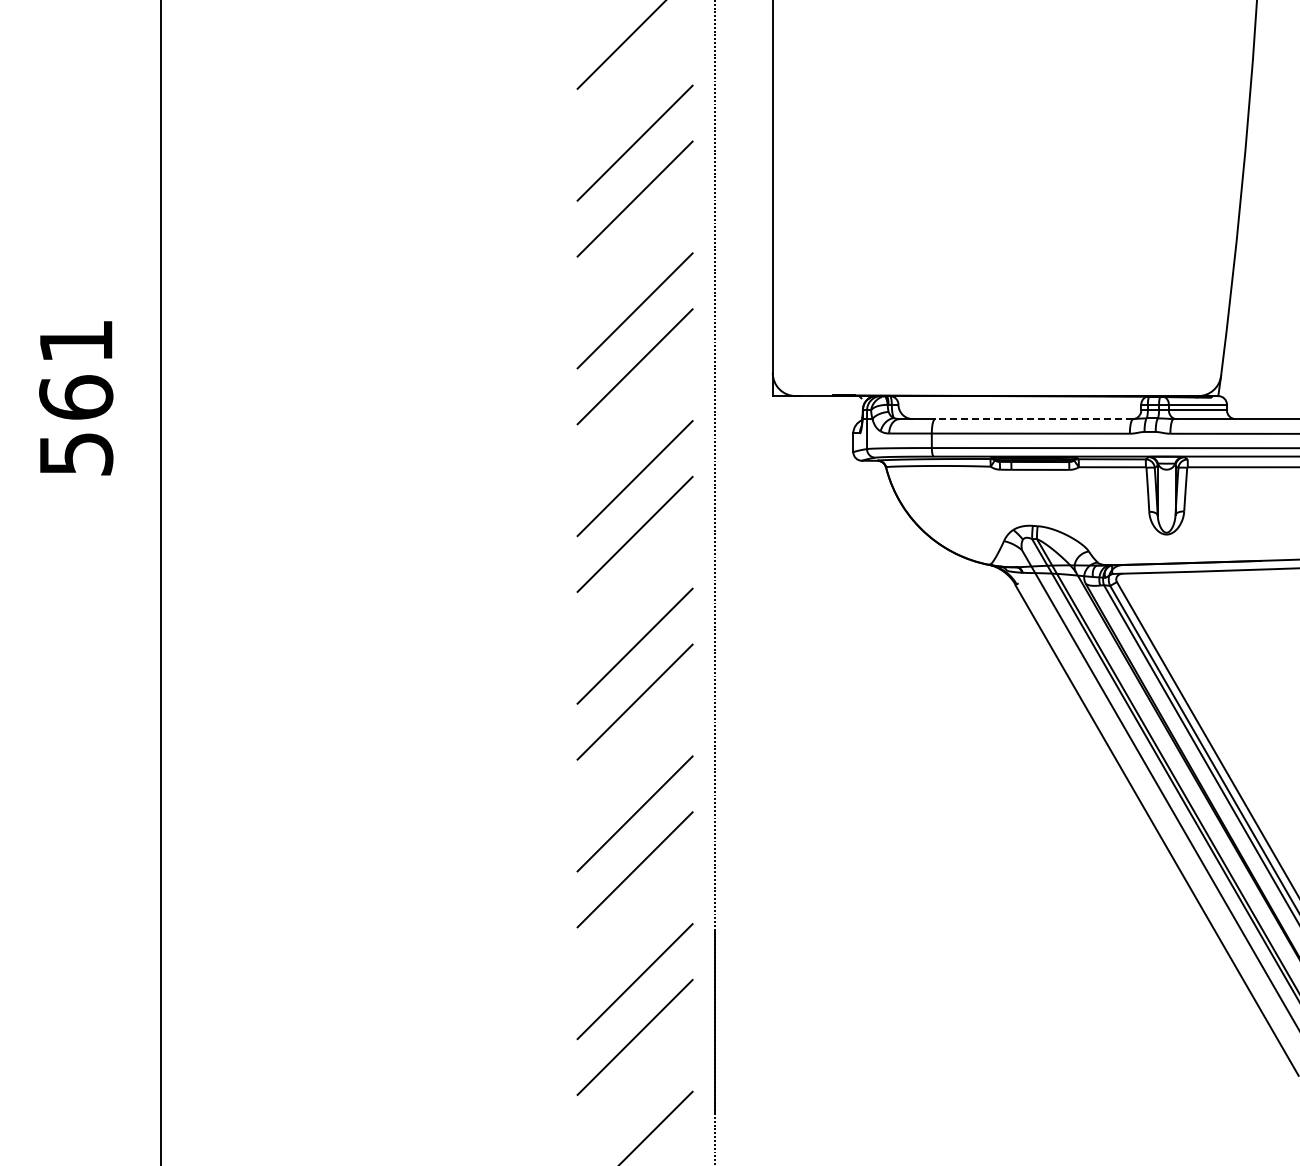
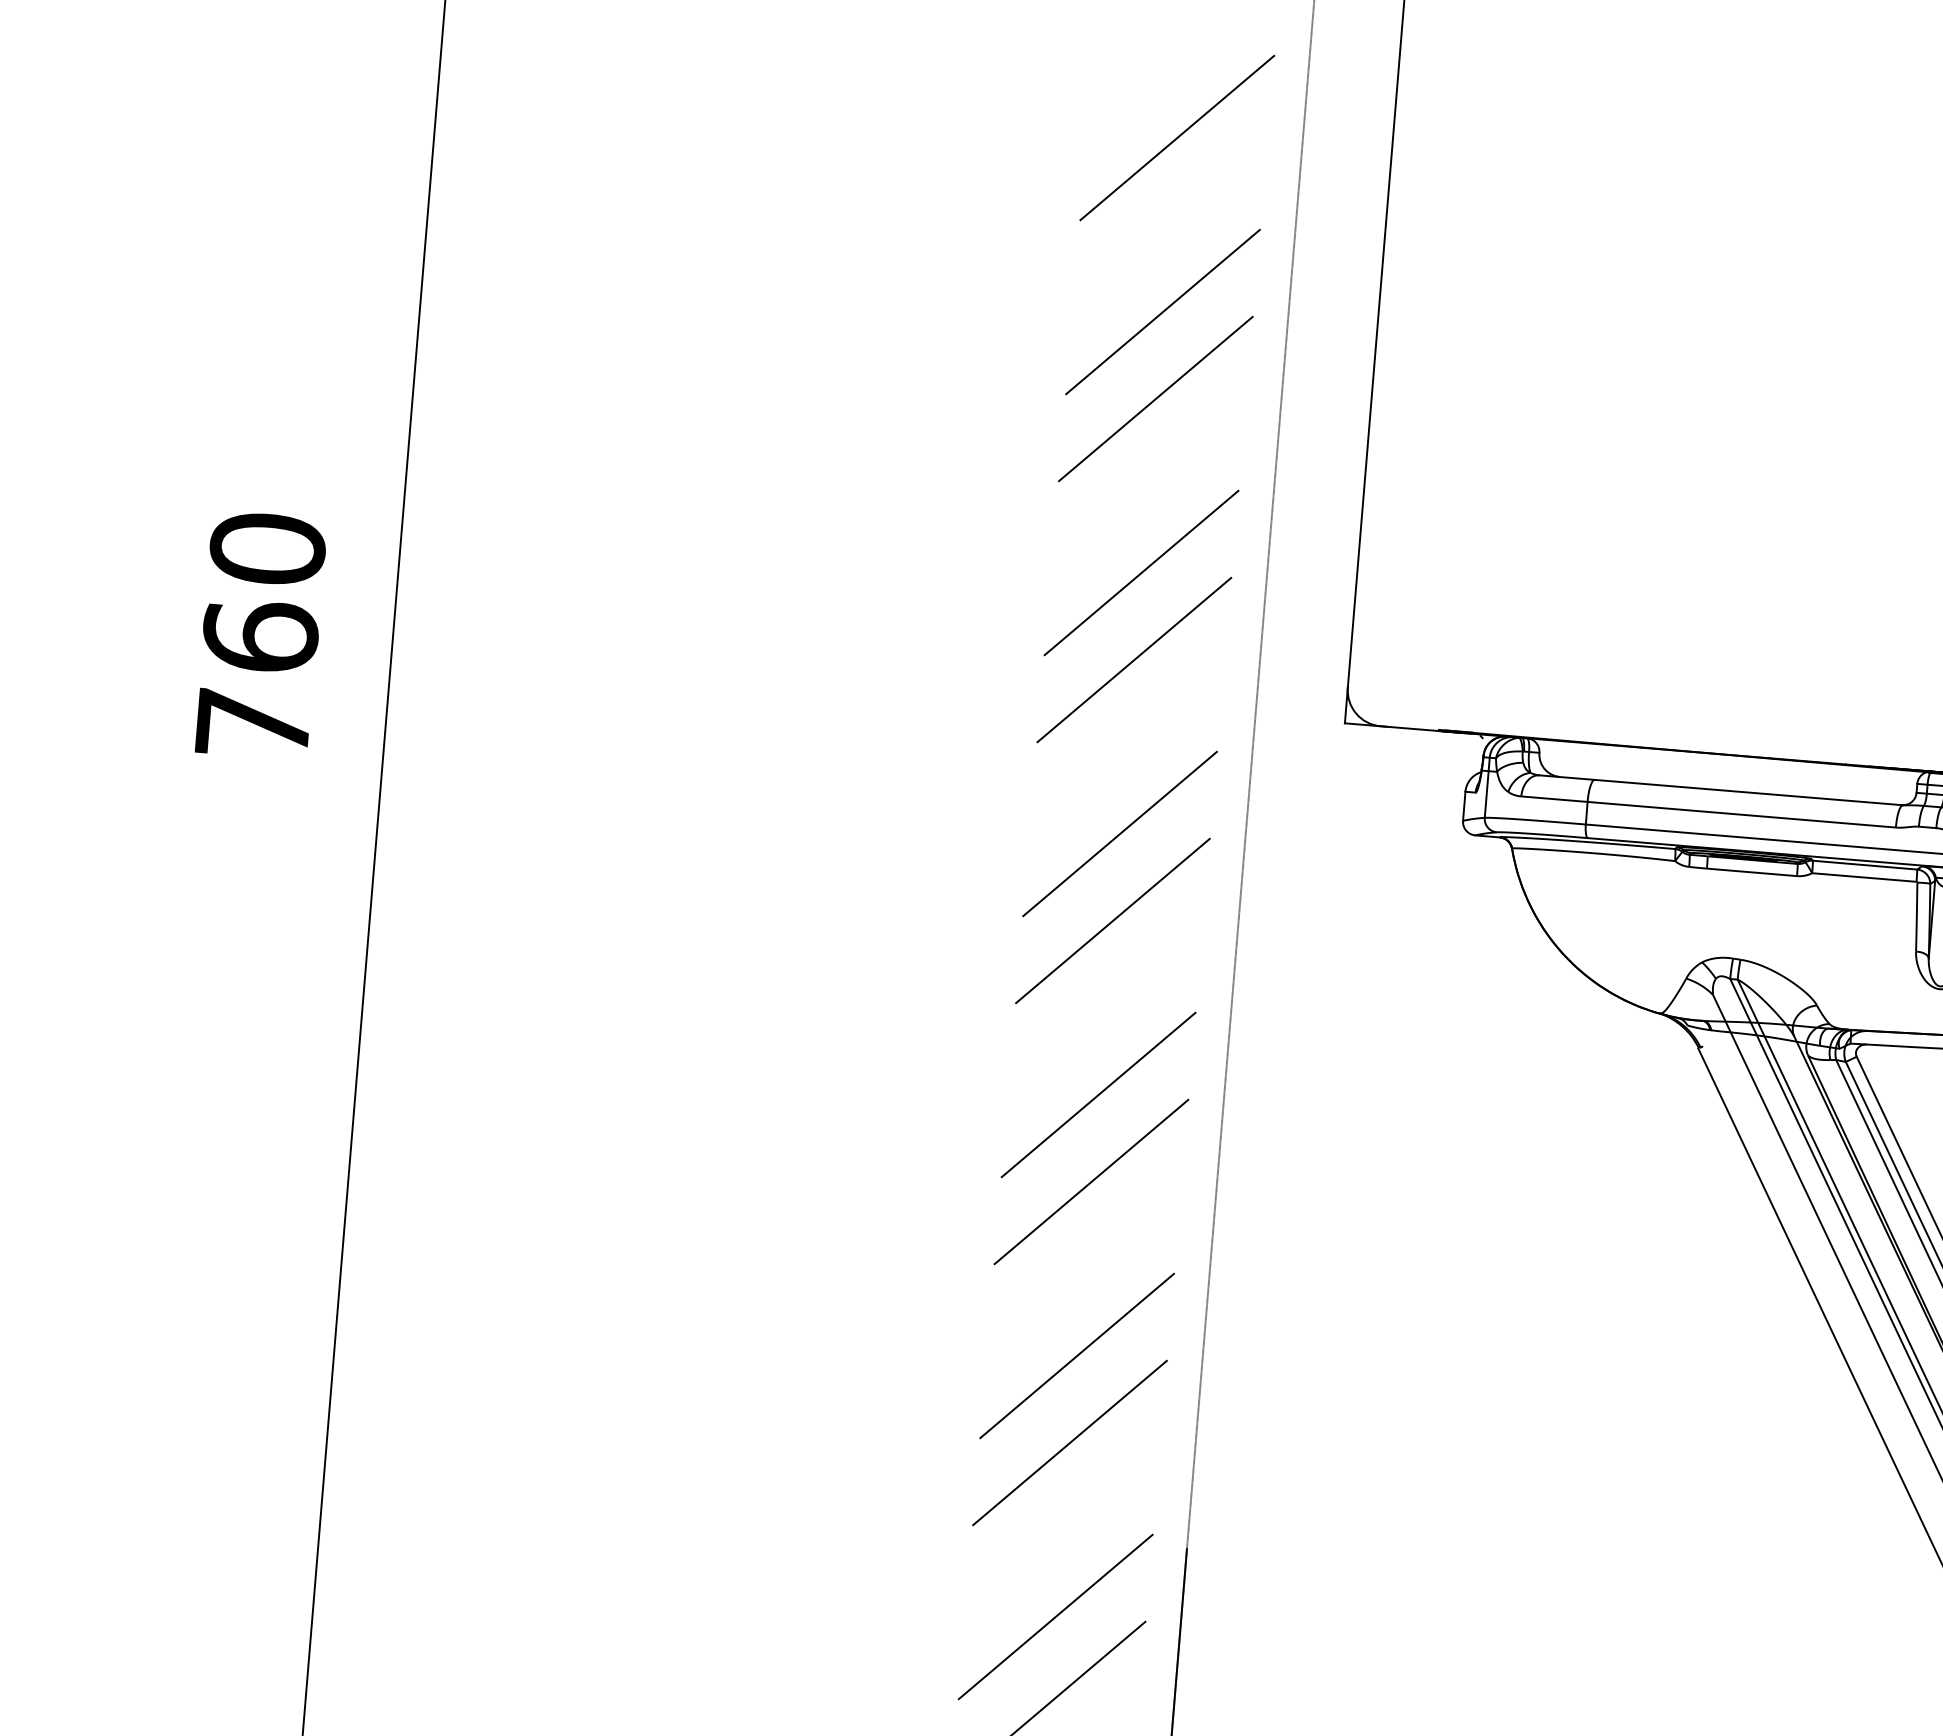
text: (76, 397) -> (260, 636), 561 -> 760
line: (1033, 419) -> (1747, 793), dashed -> solid

